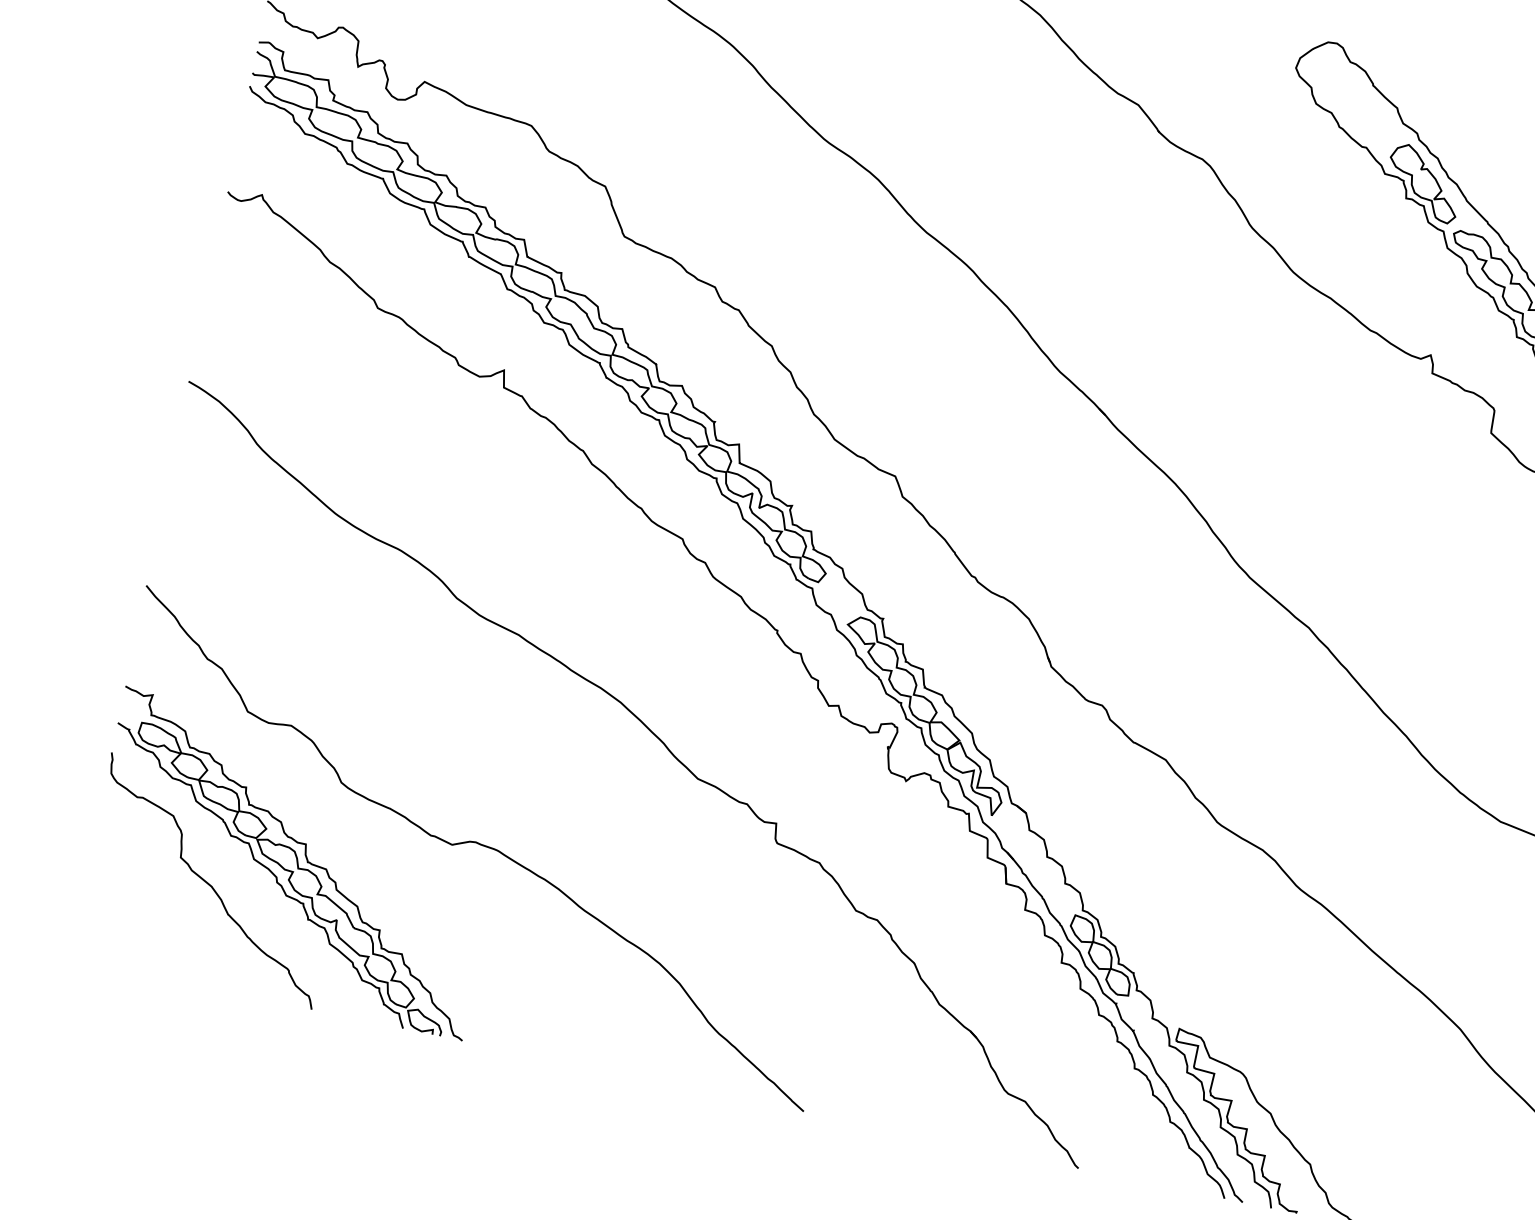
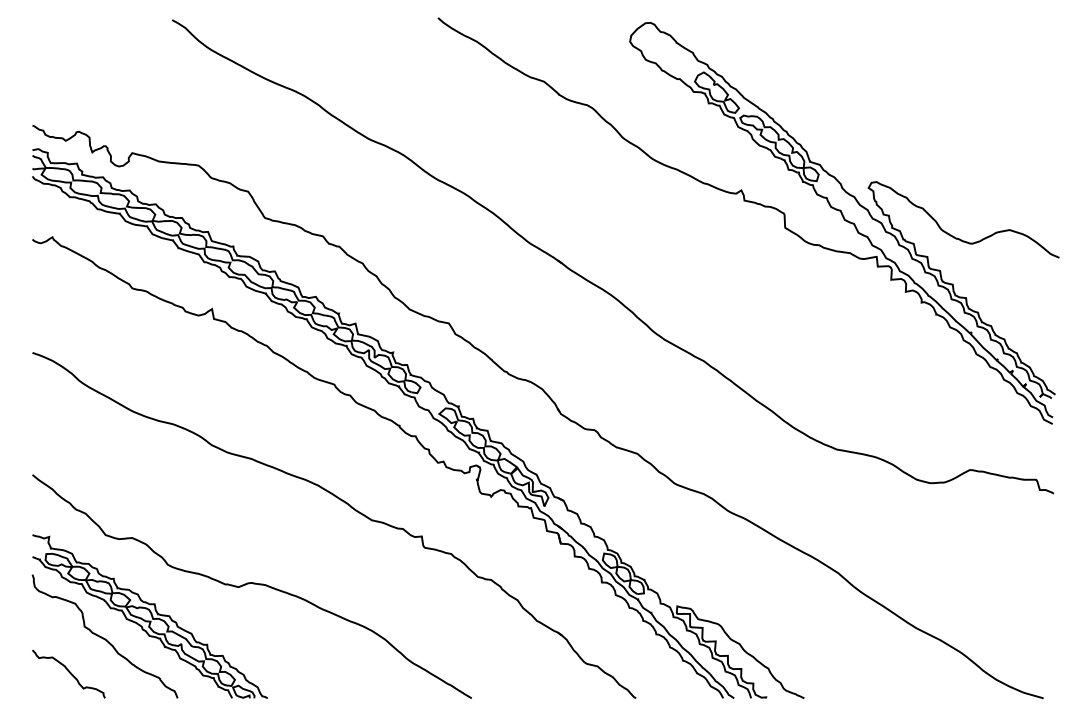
curve: (138, 928) -> (68, 672), added

